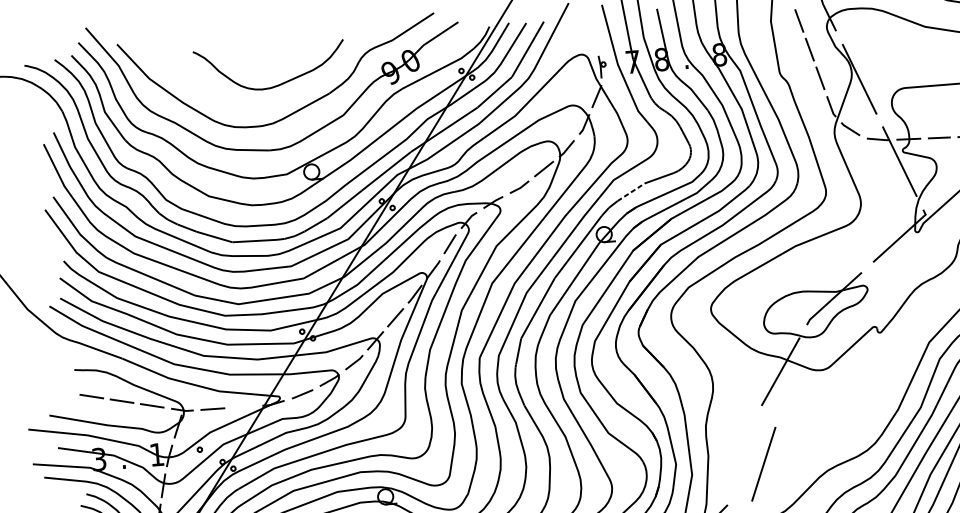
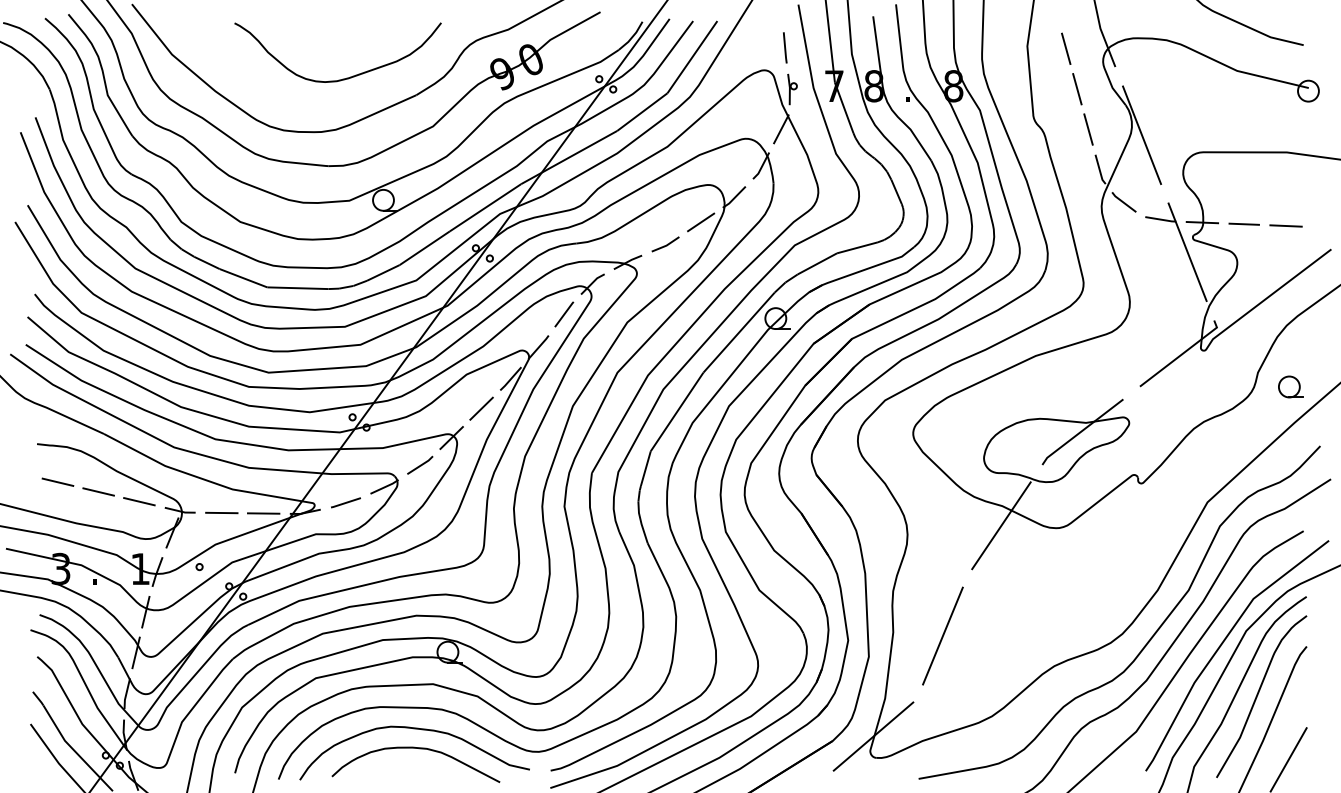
line: (595, 36) -> (785, 47), added
line: (631, 192) -> (817, 263), dashed -> solid
line: (243, 406) -> (263, 513), added
line: (763, 463) -> (942, 635), moved

